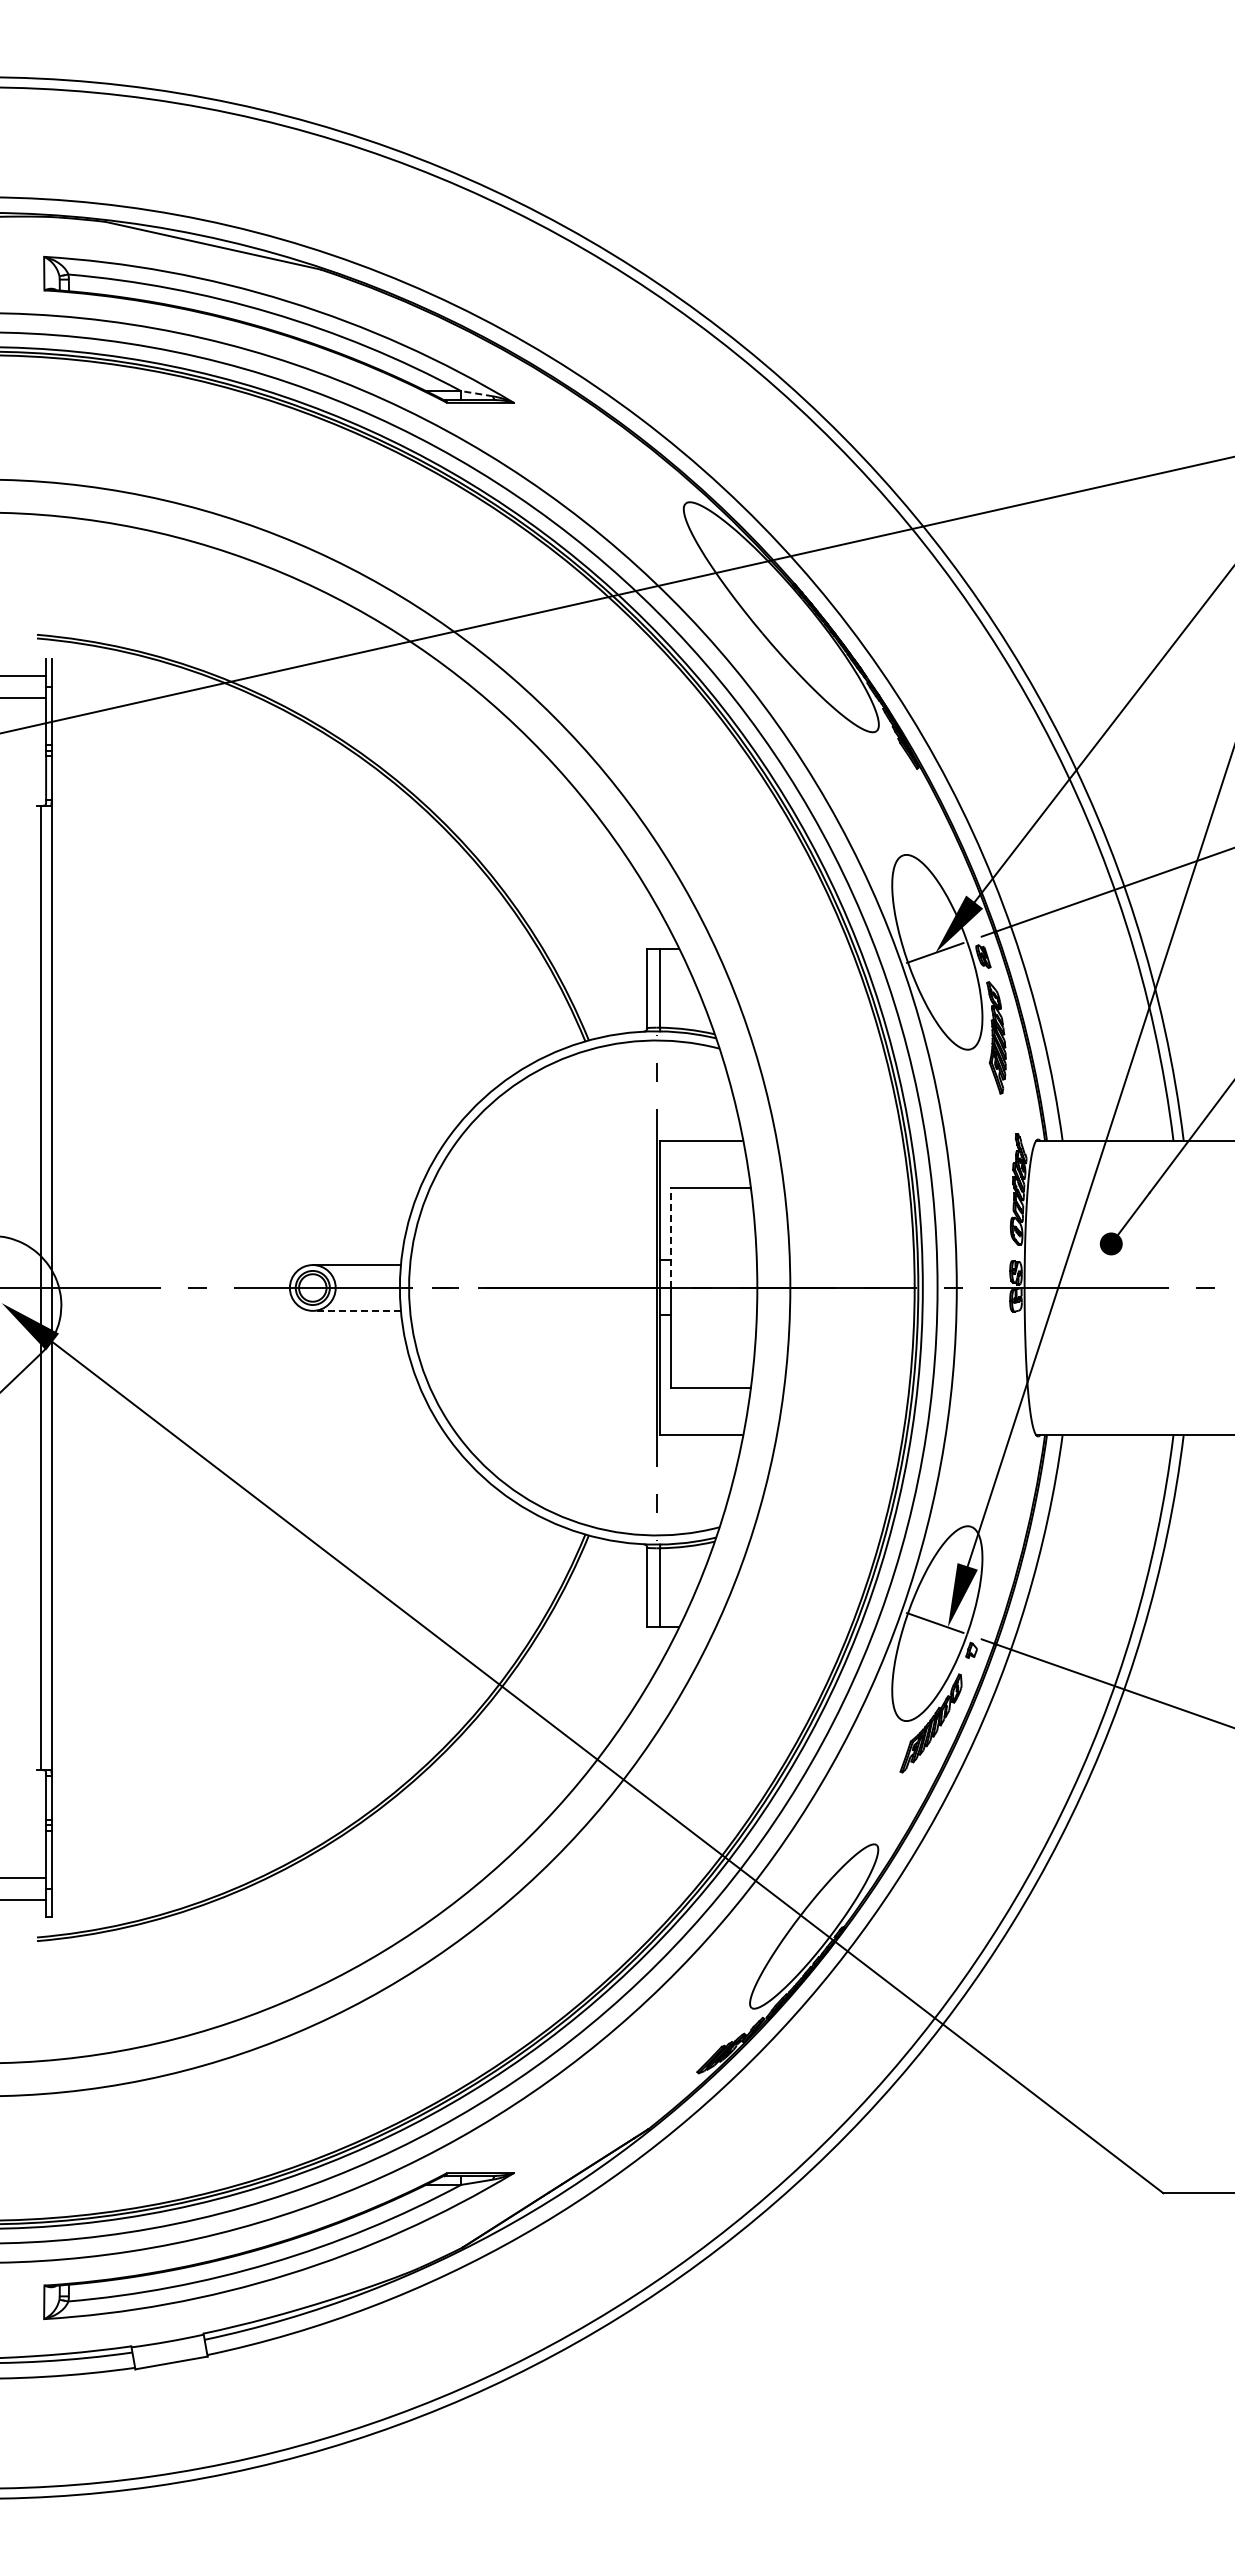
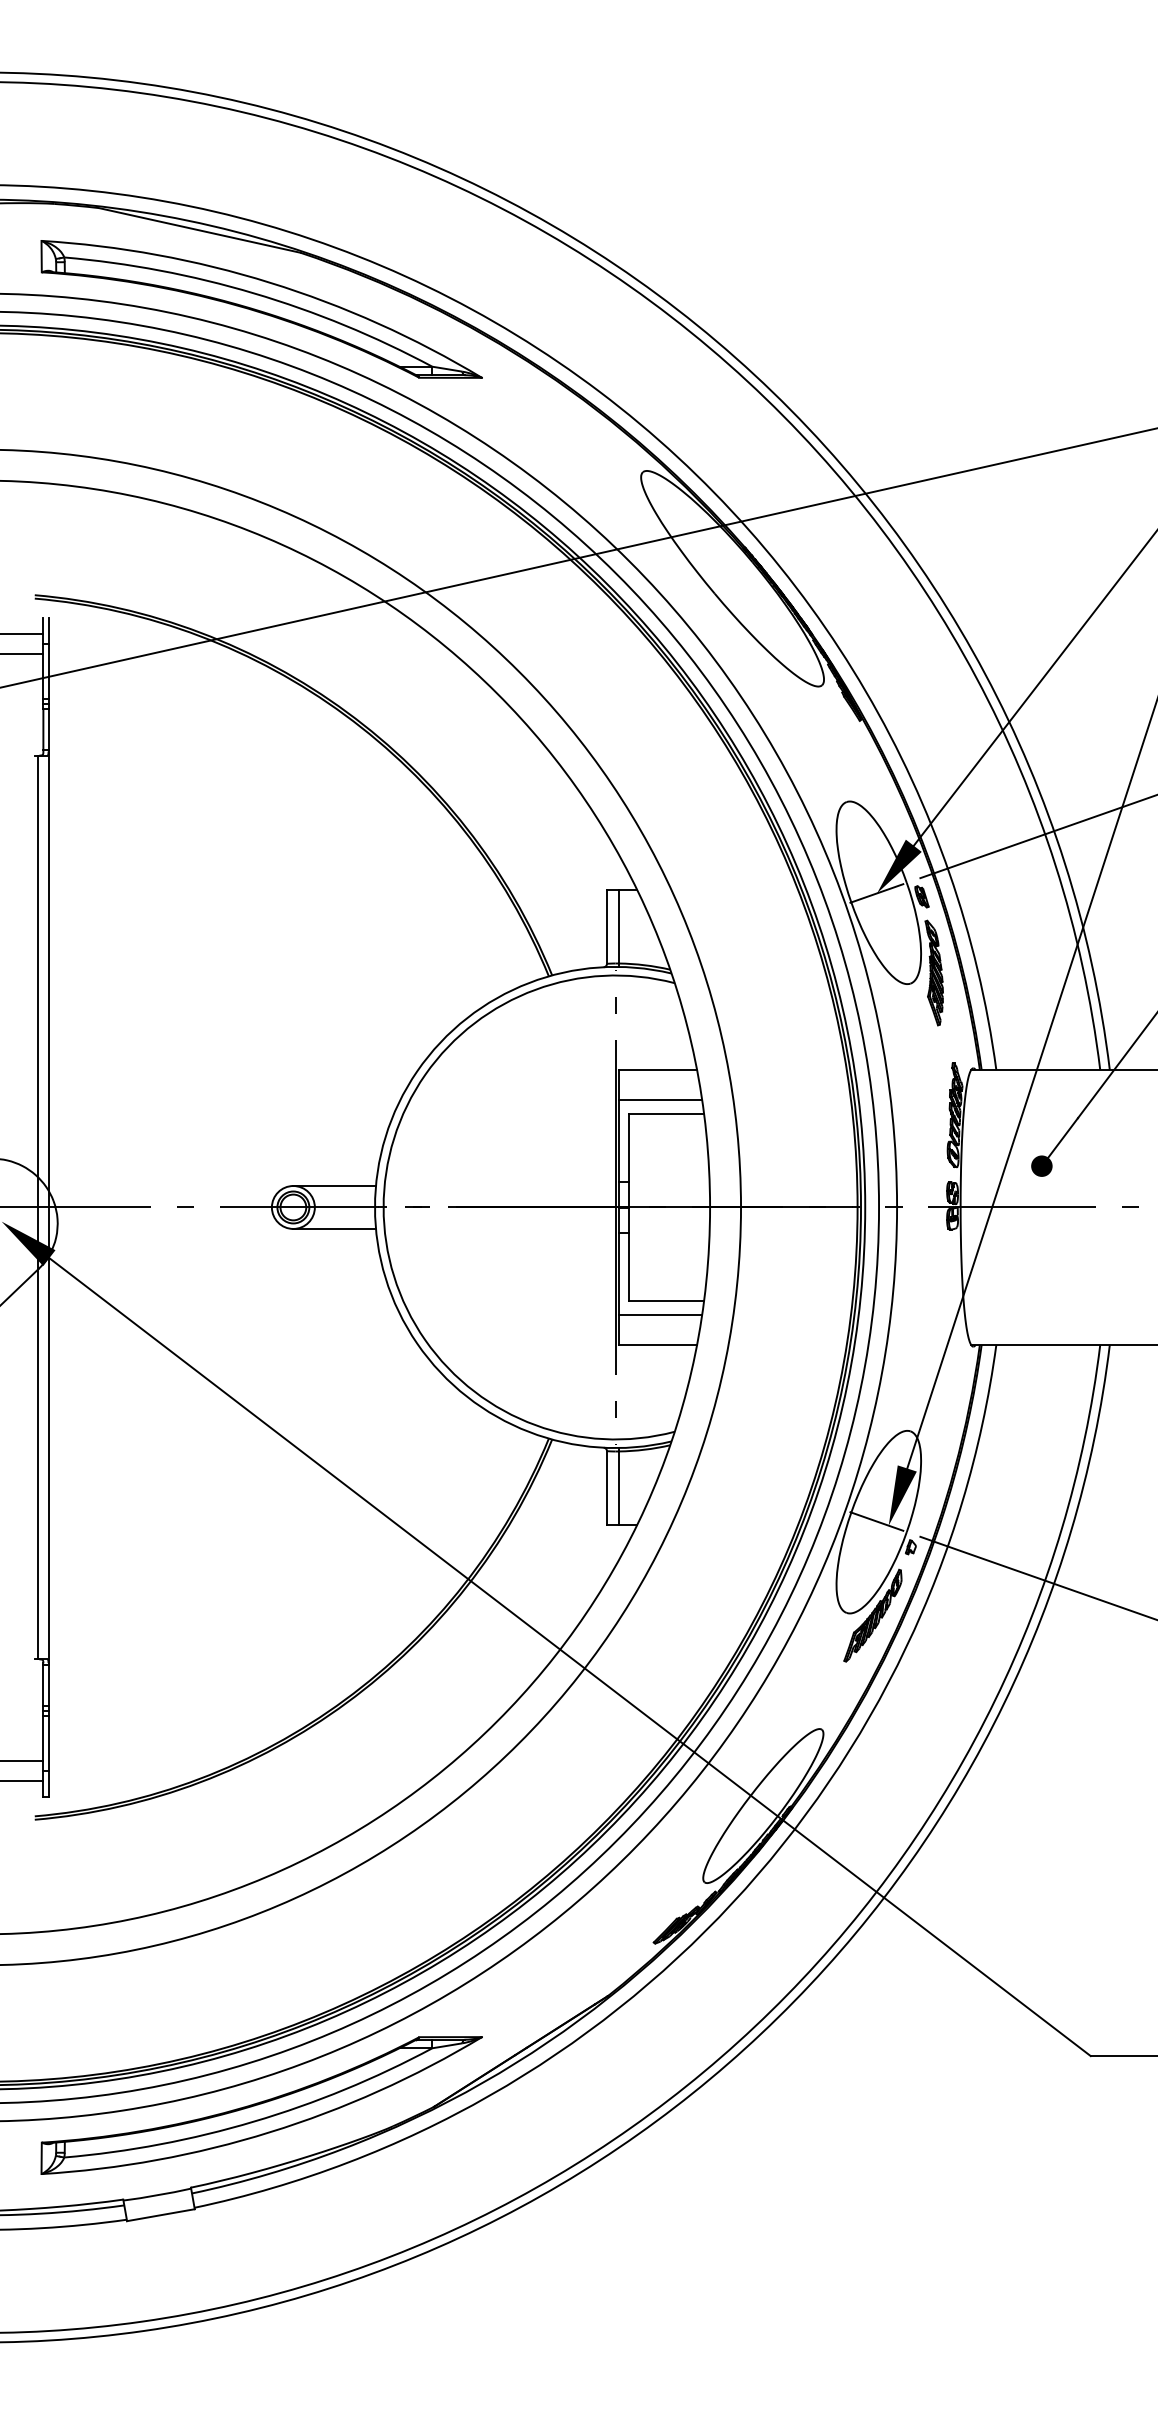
arc: (477, 393) -> (447, 368), dashed -> solid
line: (704, 1173) -> (660, 1100), added
line: (671, 1237) -> (629, 1160), dashed -> solid
line: (356, 1310) -> (334, 1228), dashed -> solid
line: (704, 1402) -> (660, 1314), added

